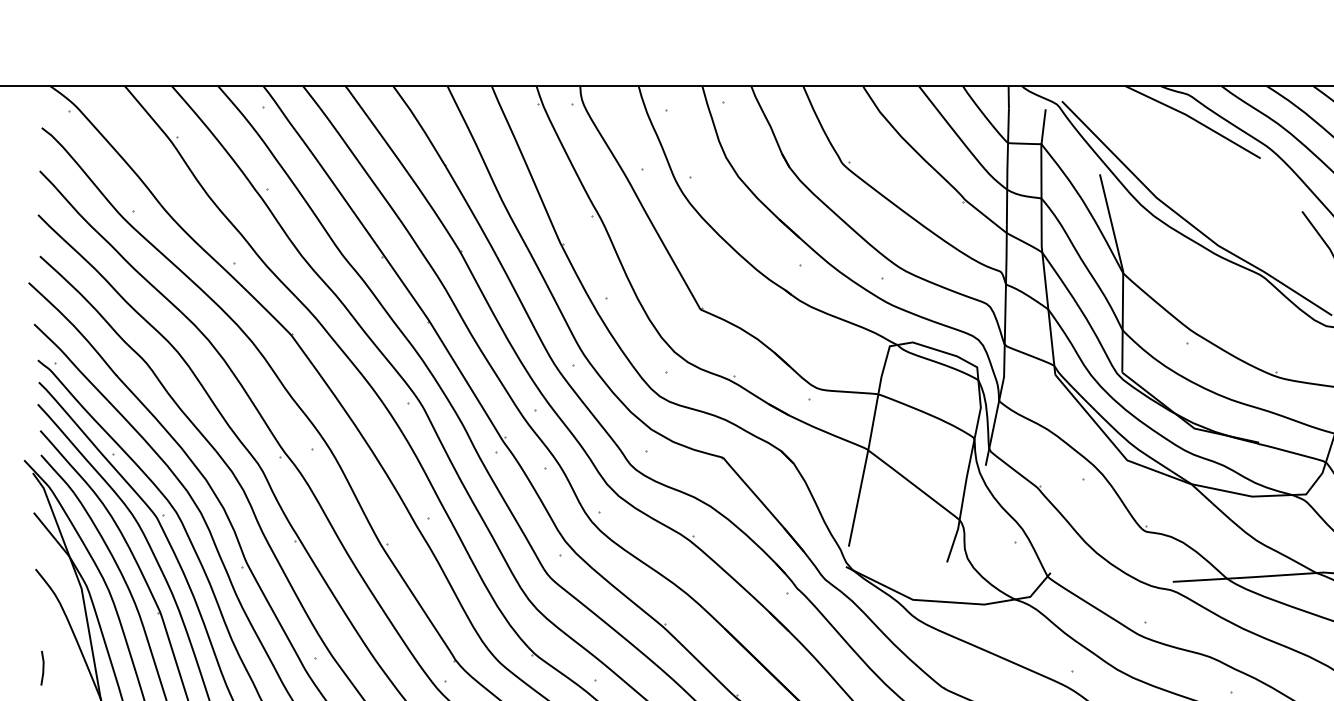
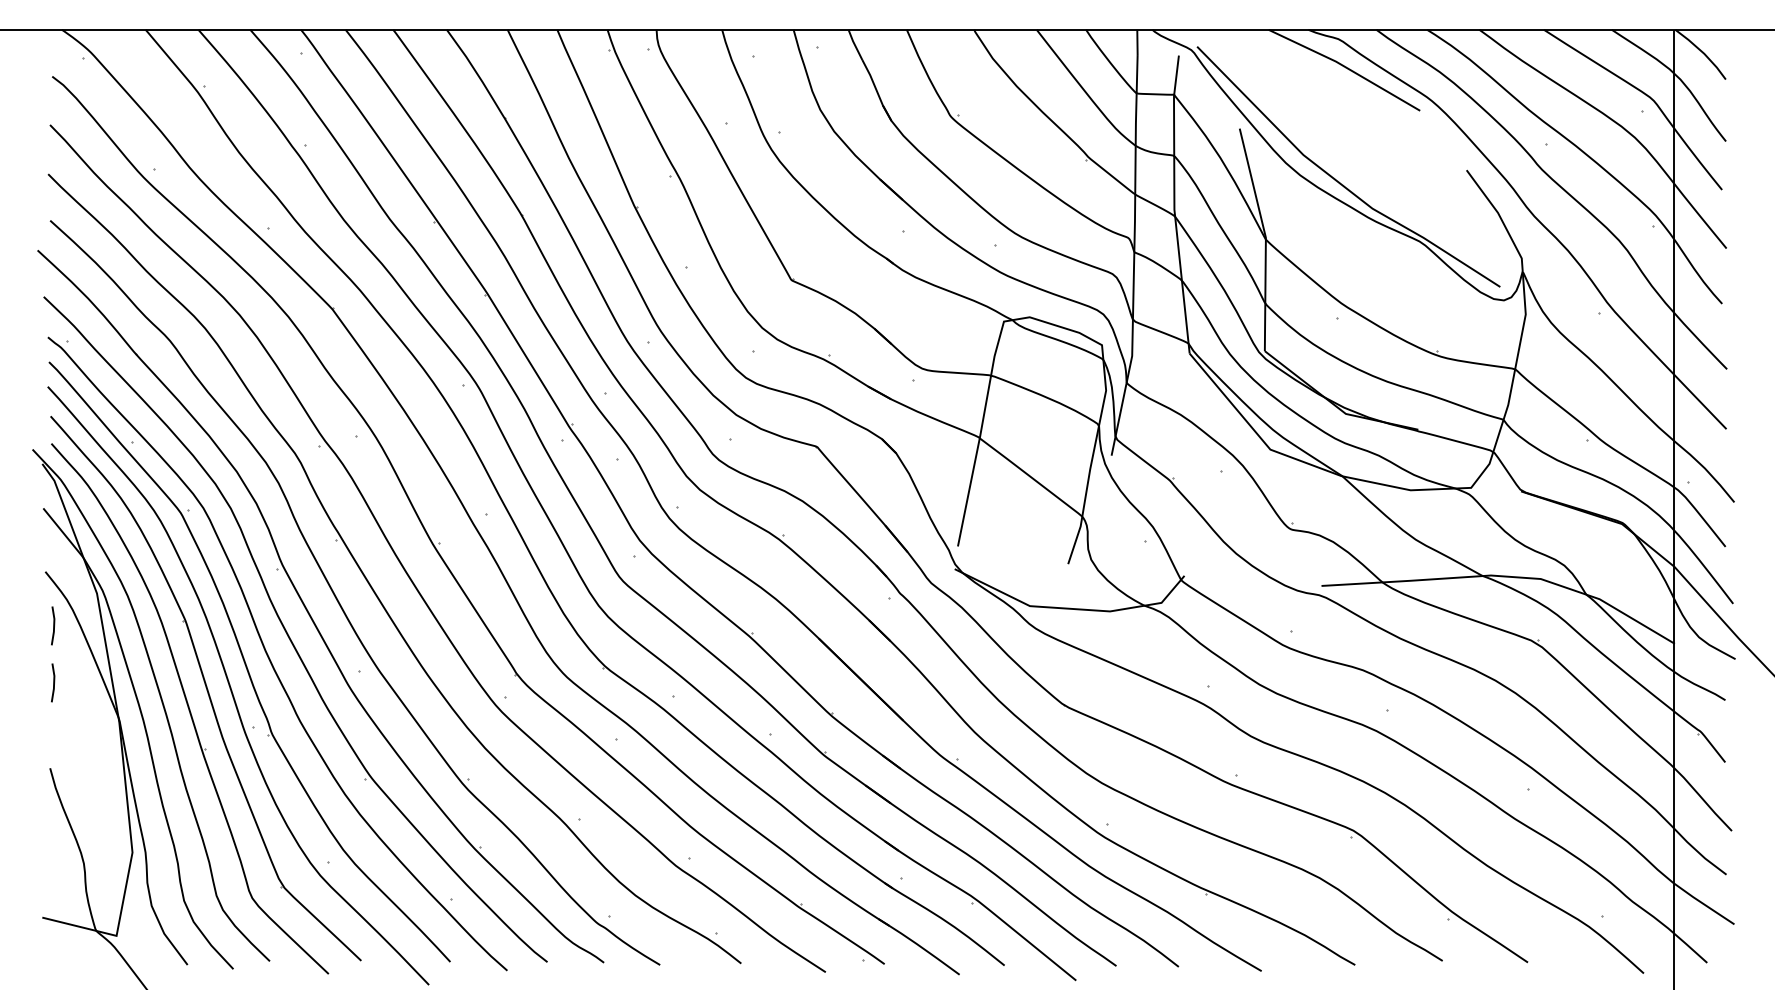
line: (42, 617) -> (53, 625), added

